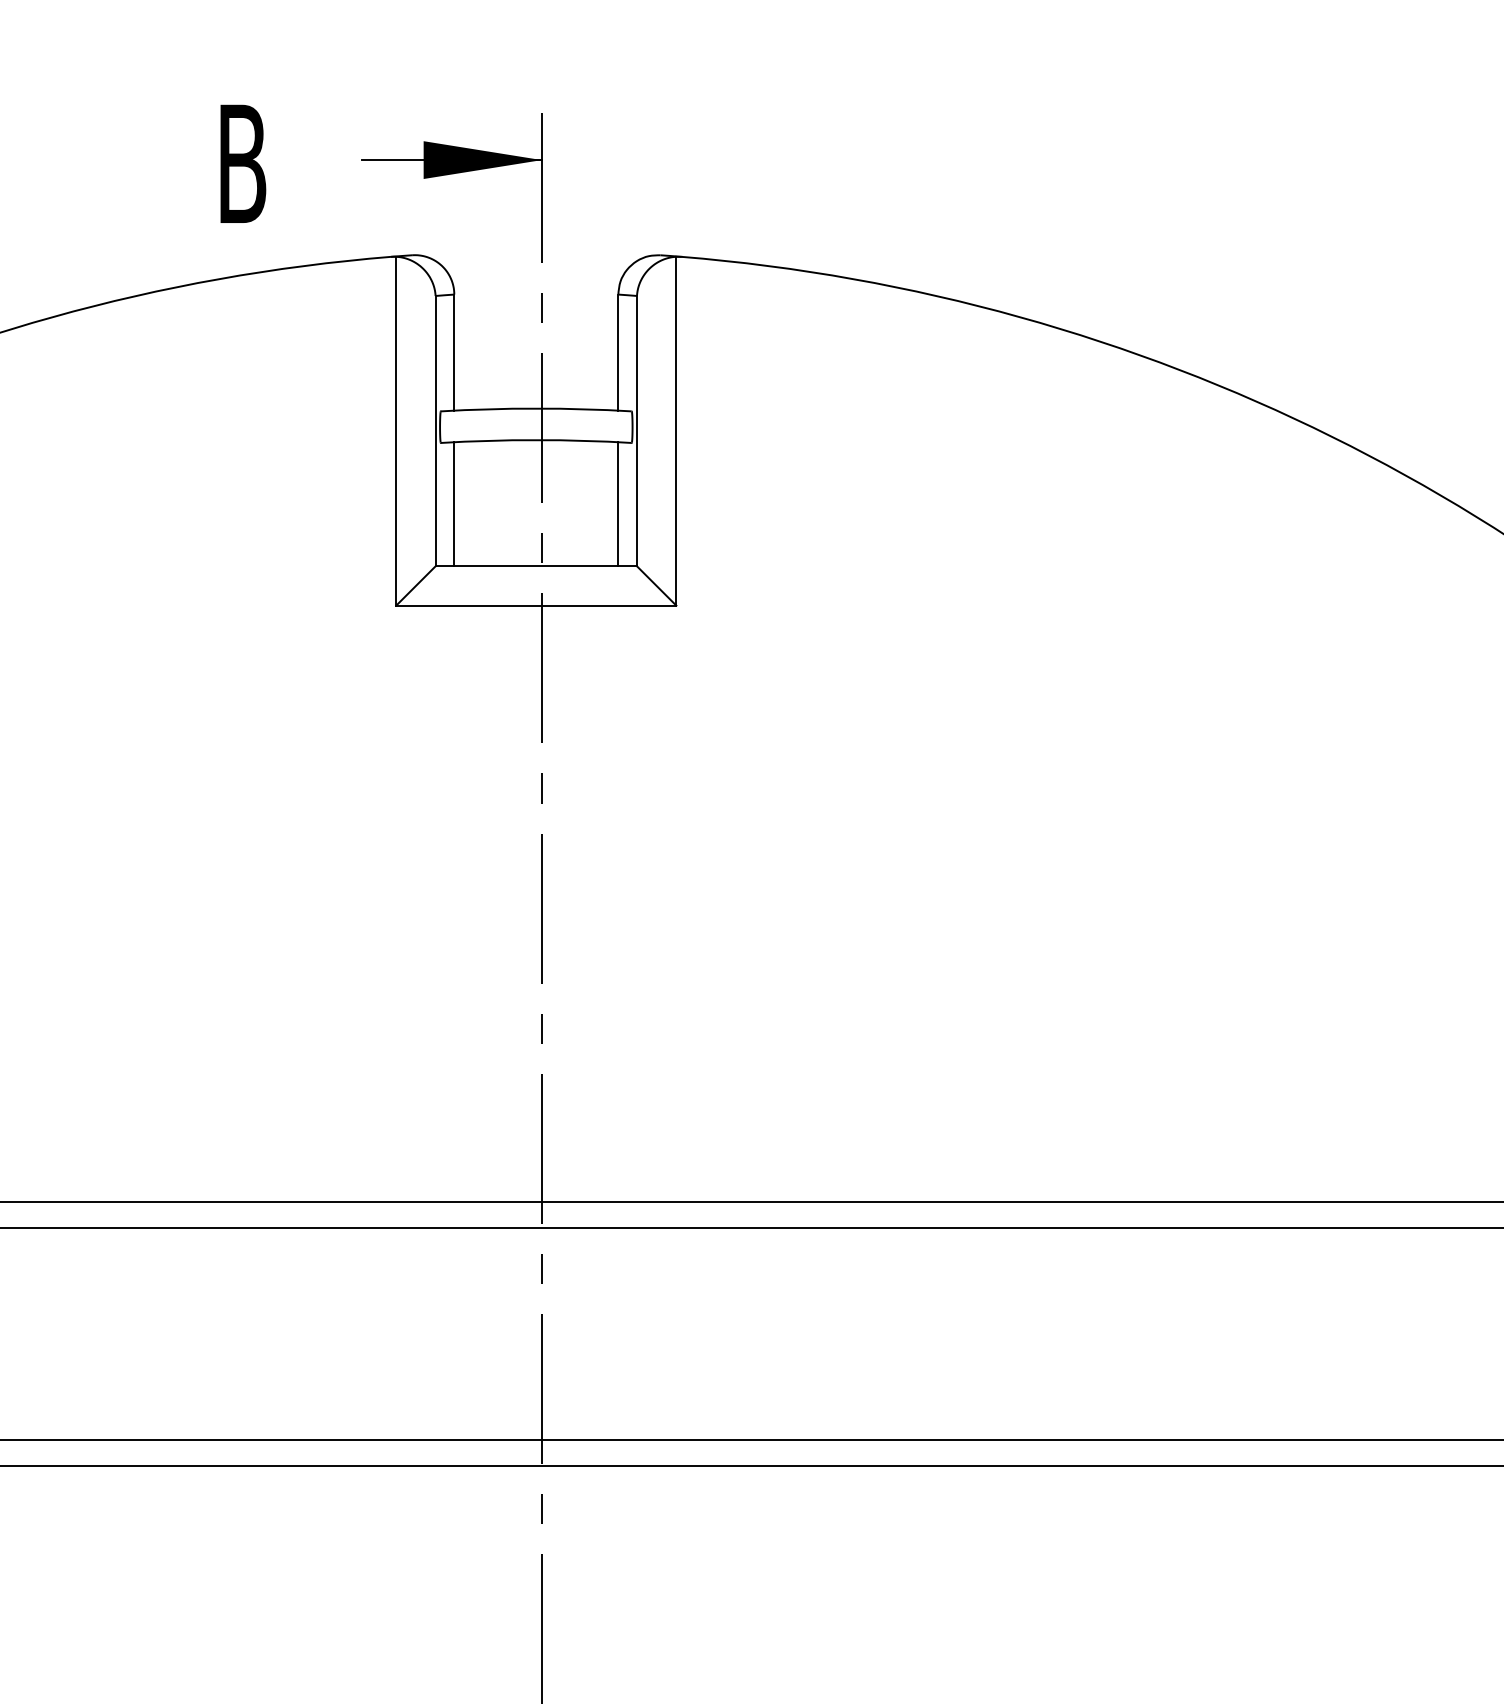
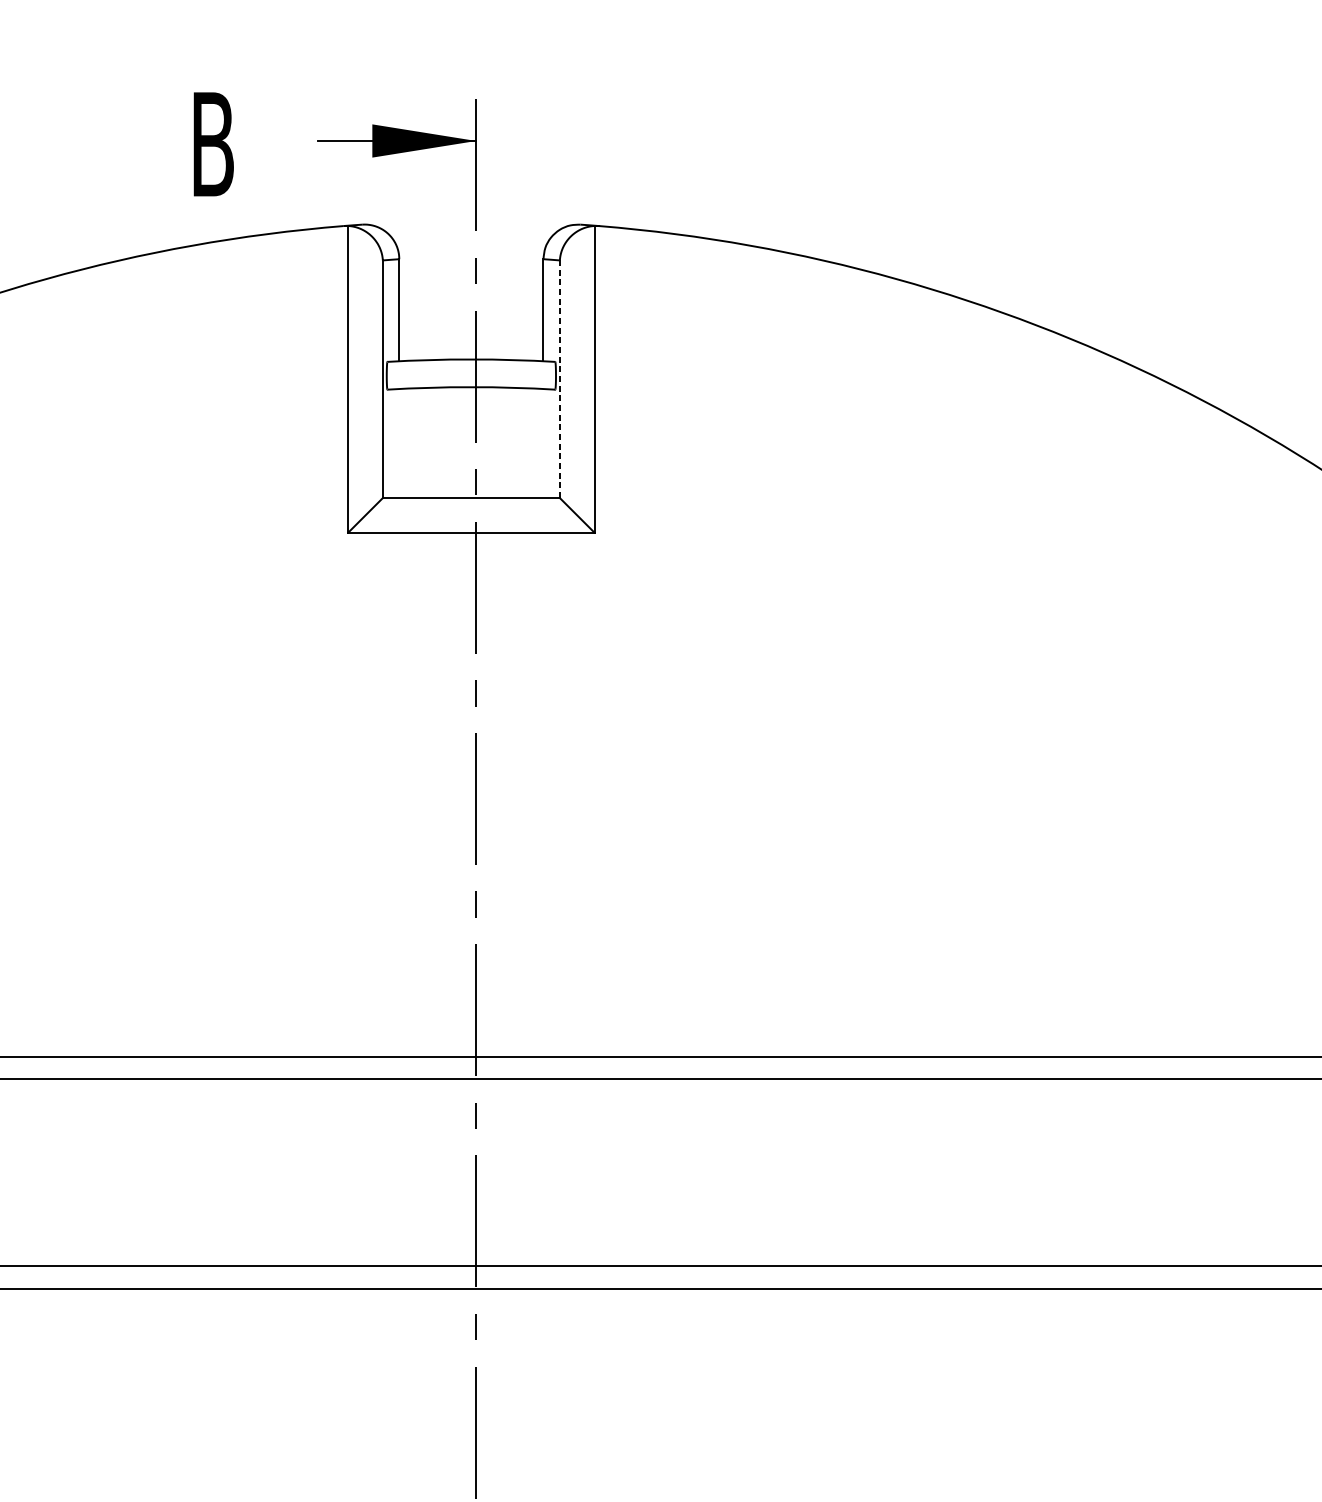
line: (637, 430) -> (560, 378), solid -> dashed
line: (454, 504) -> (399, 443), removed
line: (618, 504) -> (543, 443), removed

